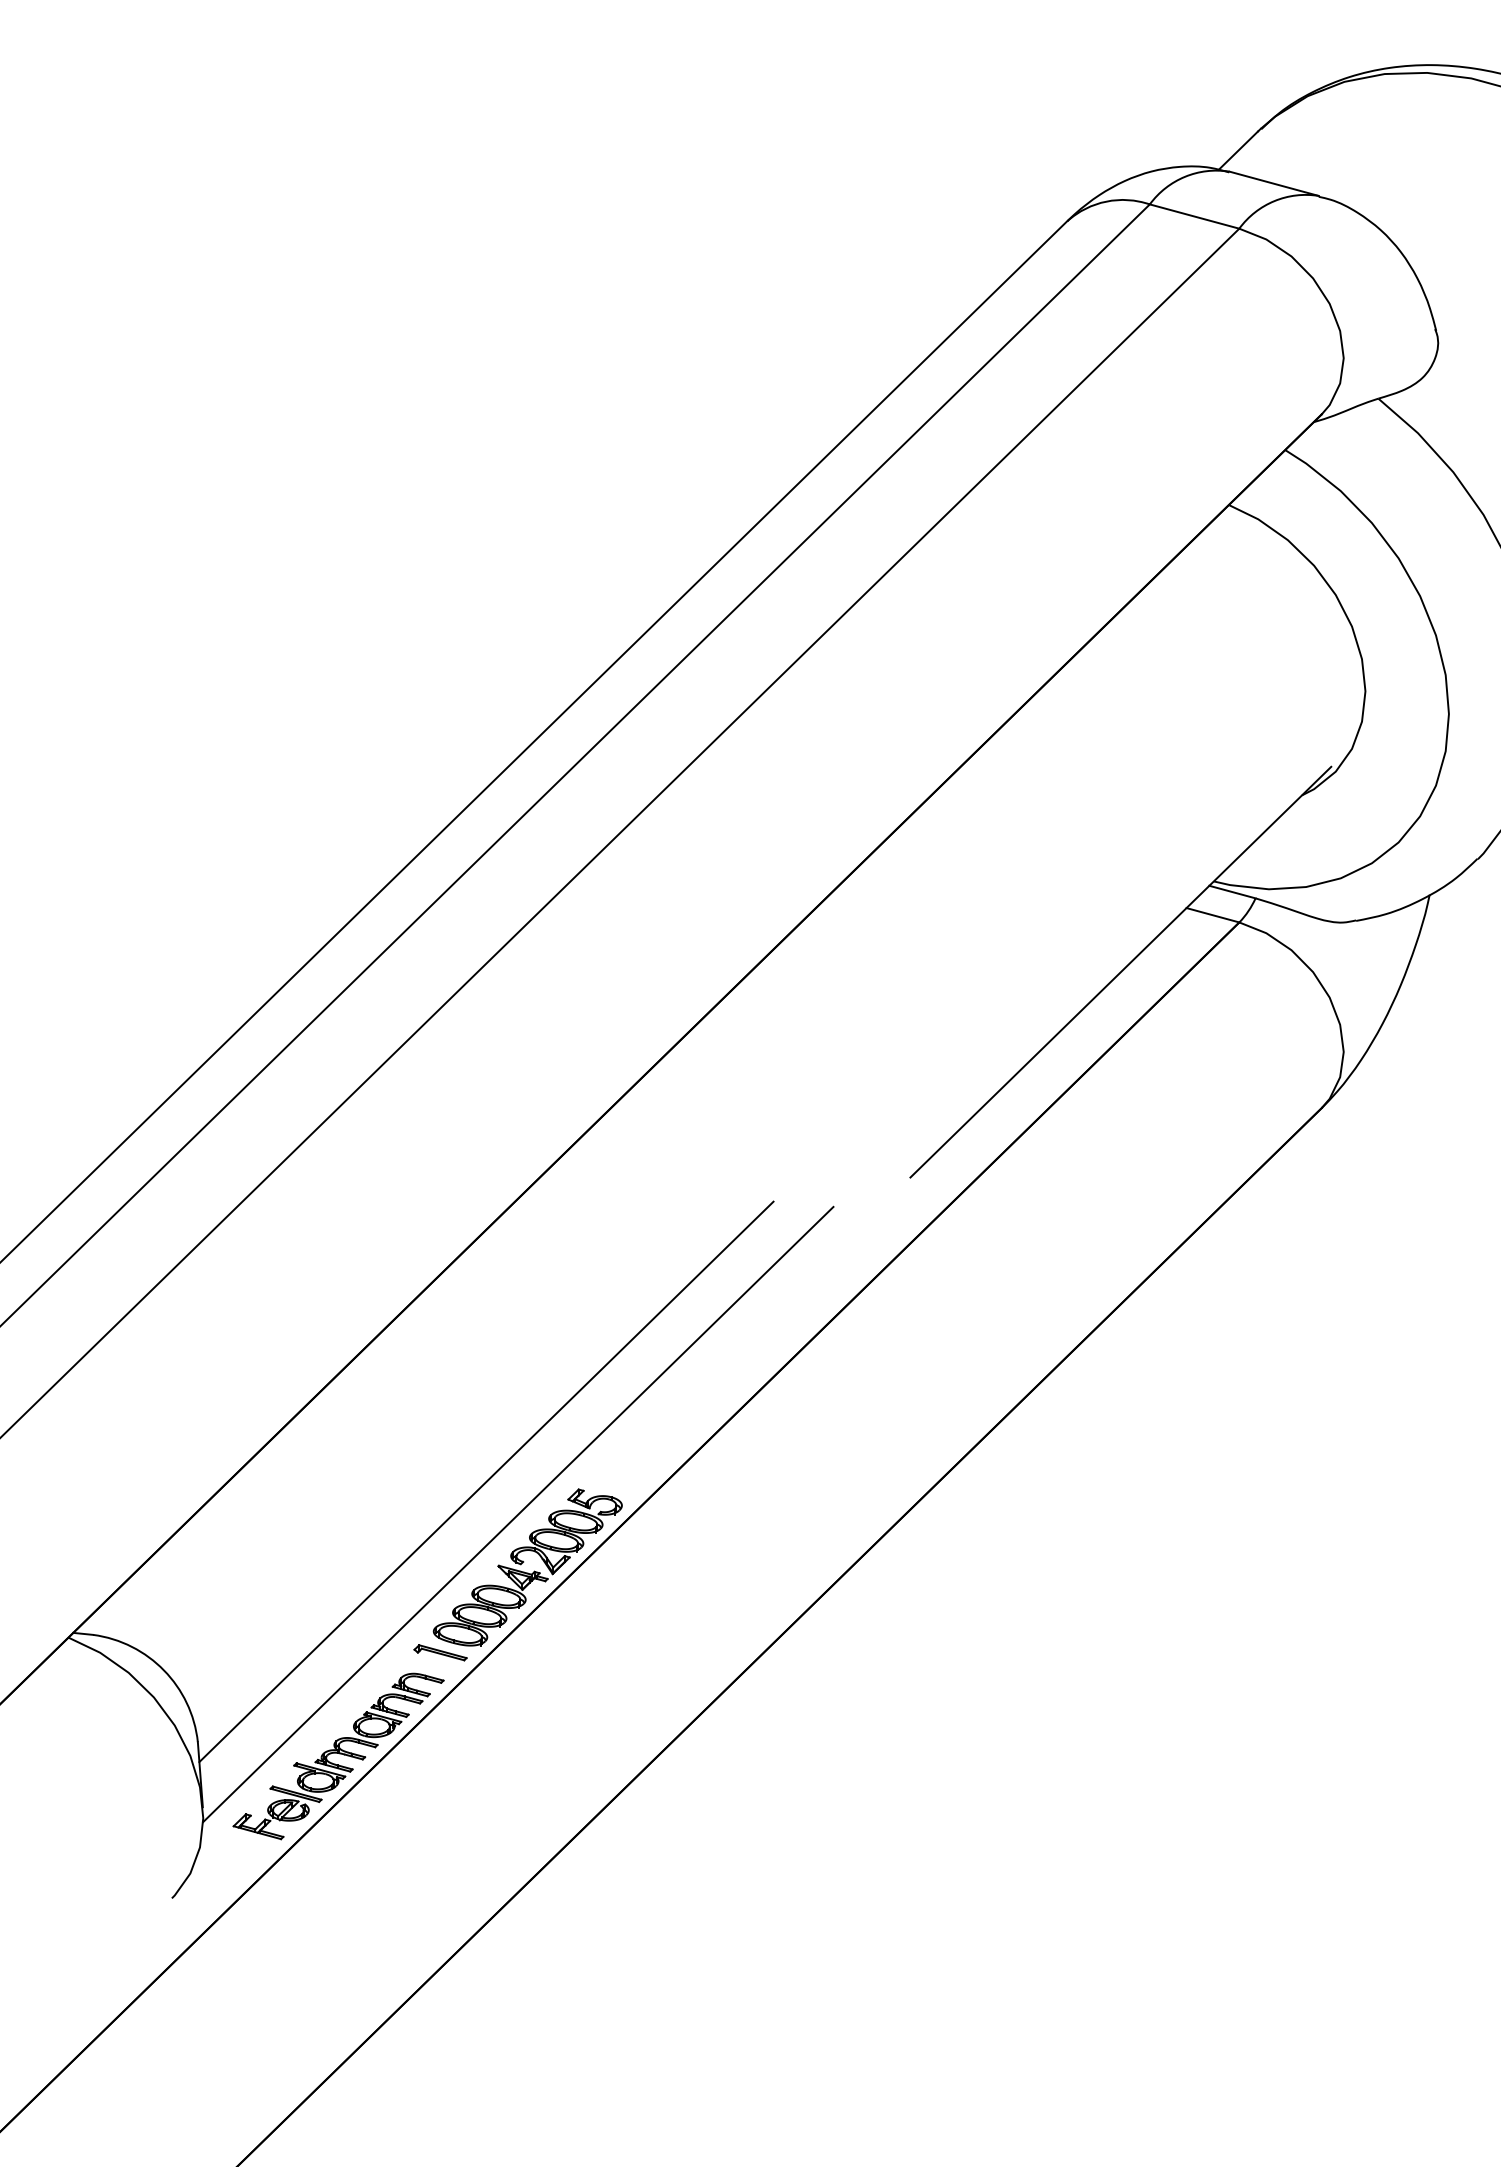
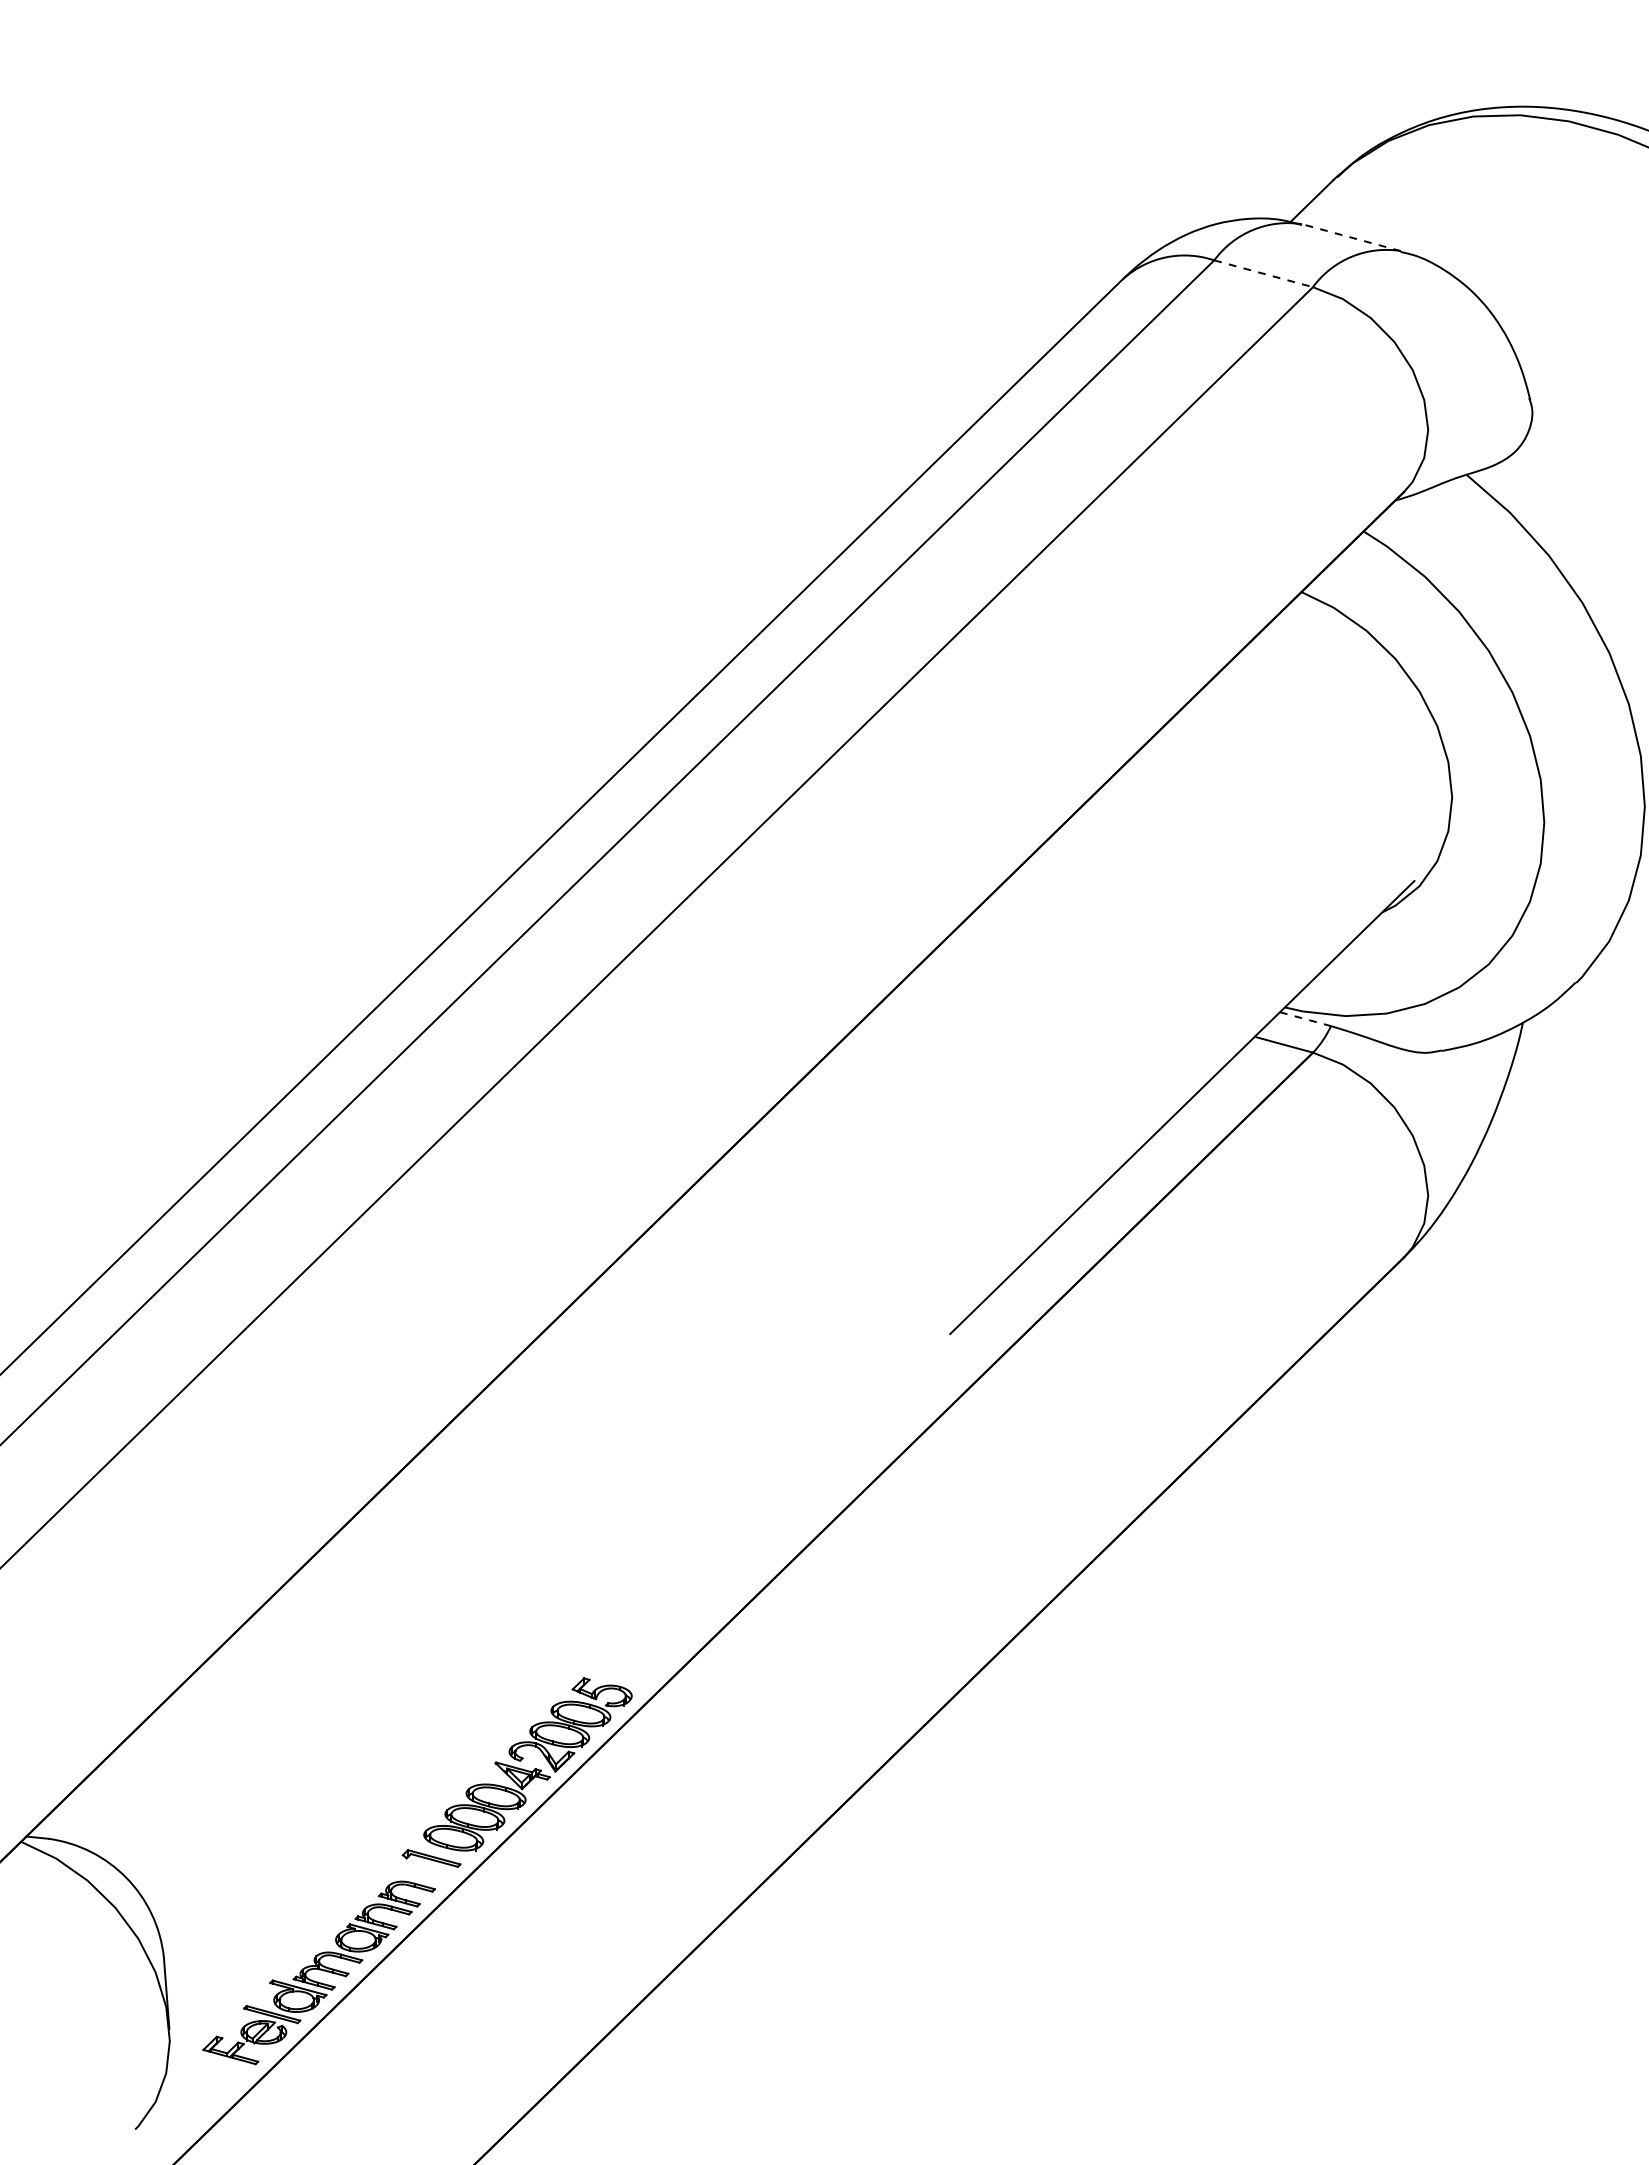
line: (1273, 183) -> (1350, 237), solid -> dashed
line: (1195, 216) -> (1264, 273), solid -> dashed
line: (1232, 892) -> (1305, 1019), solid -> dashed
line: (486, 1481) -> (482, 1669), removed
line: (518, 1514) -> (517, 1705), removed

